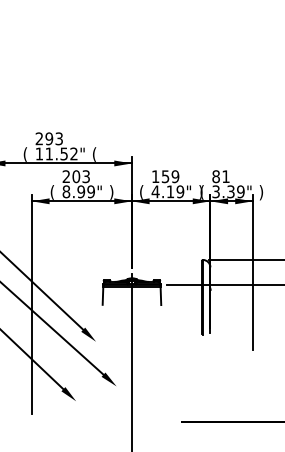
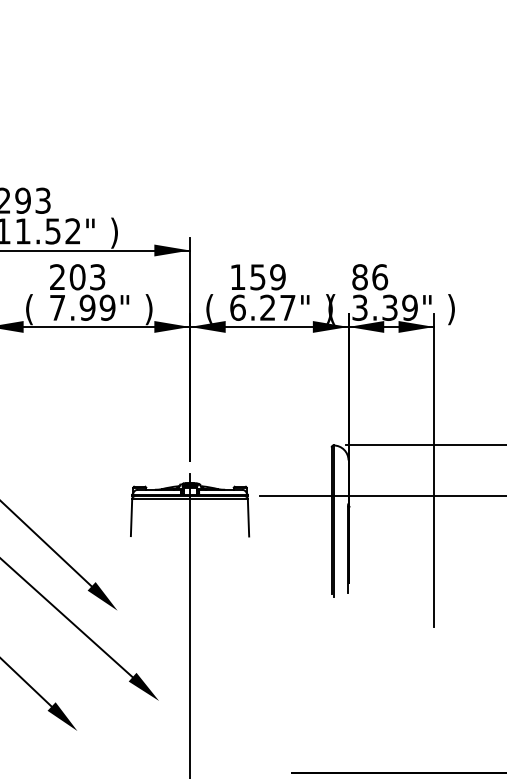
text: (94, 154) -> (114, 232), ( -> )
text: (225, 176) -> (378, 276), 81 -> 86
text: (66, 191) -> (57, 307), 8.99" -> 7.99"
text: (167, 191) -> (261, 307), 4.19" -> 6.27"

